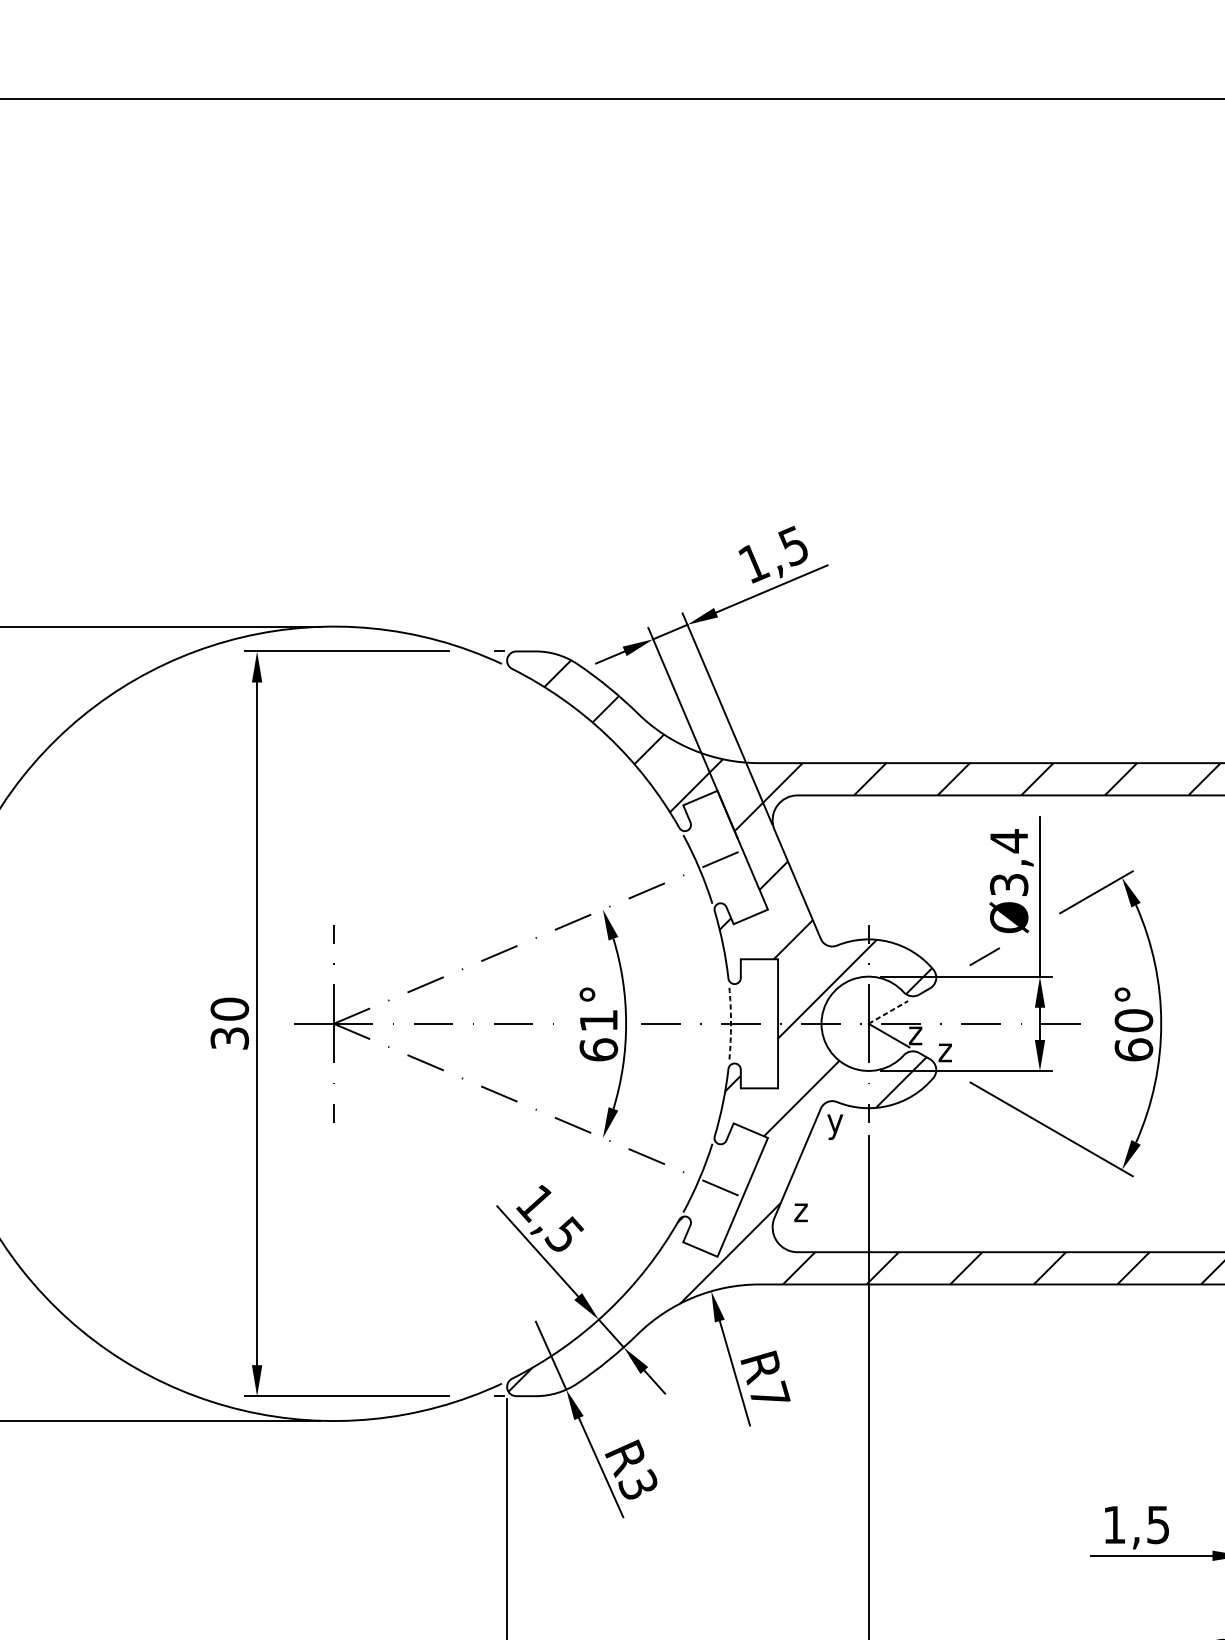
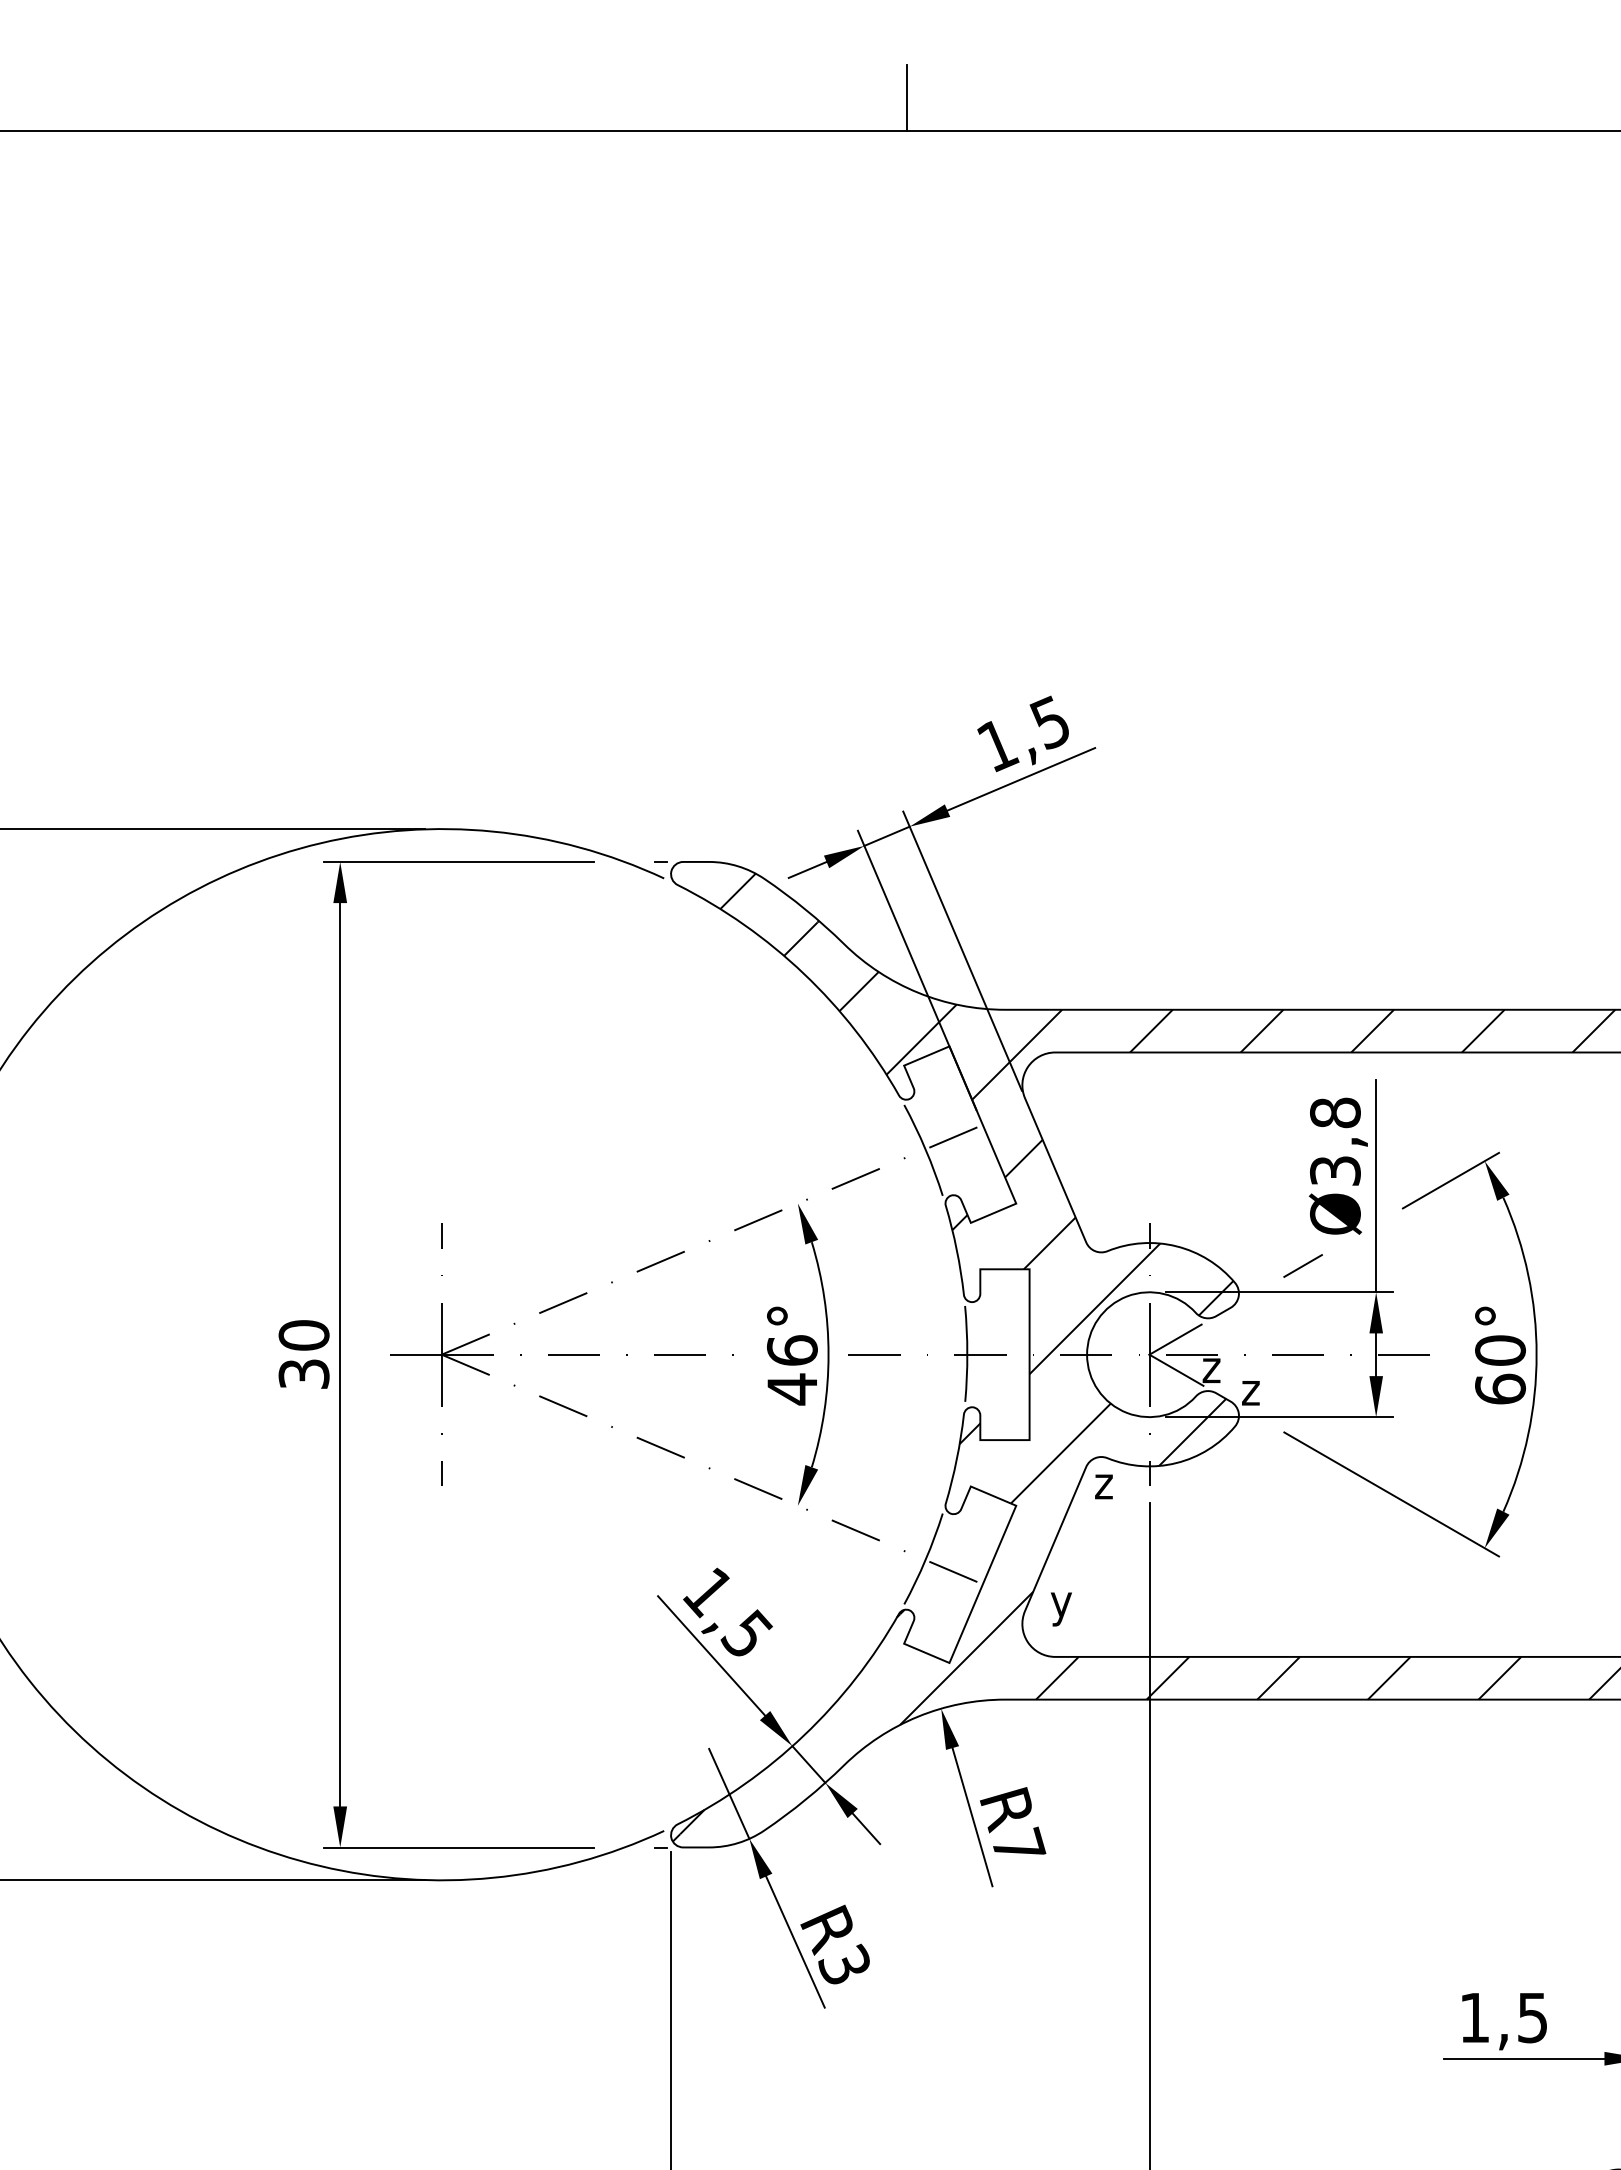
line: (685, 73) -> (906, 97), added
text: (1009, 841) -> (1335, 1113), Ø3,4 -> Ø3,8
line: (888, 1012) -> (1175, 1339), dashed -> solid
arc: (731, 1022) -> (967, 1353), dashed -> solid
text: (598, 1035) -> (792, 1370), 61° -> 46°
text: (834, 1127) -> (1104, 1491), y -> z
text: (801, 1216) -> (1060, 1609), z -> y

